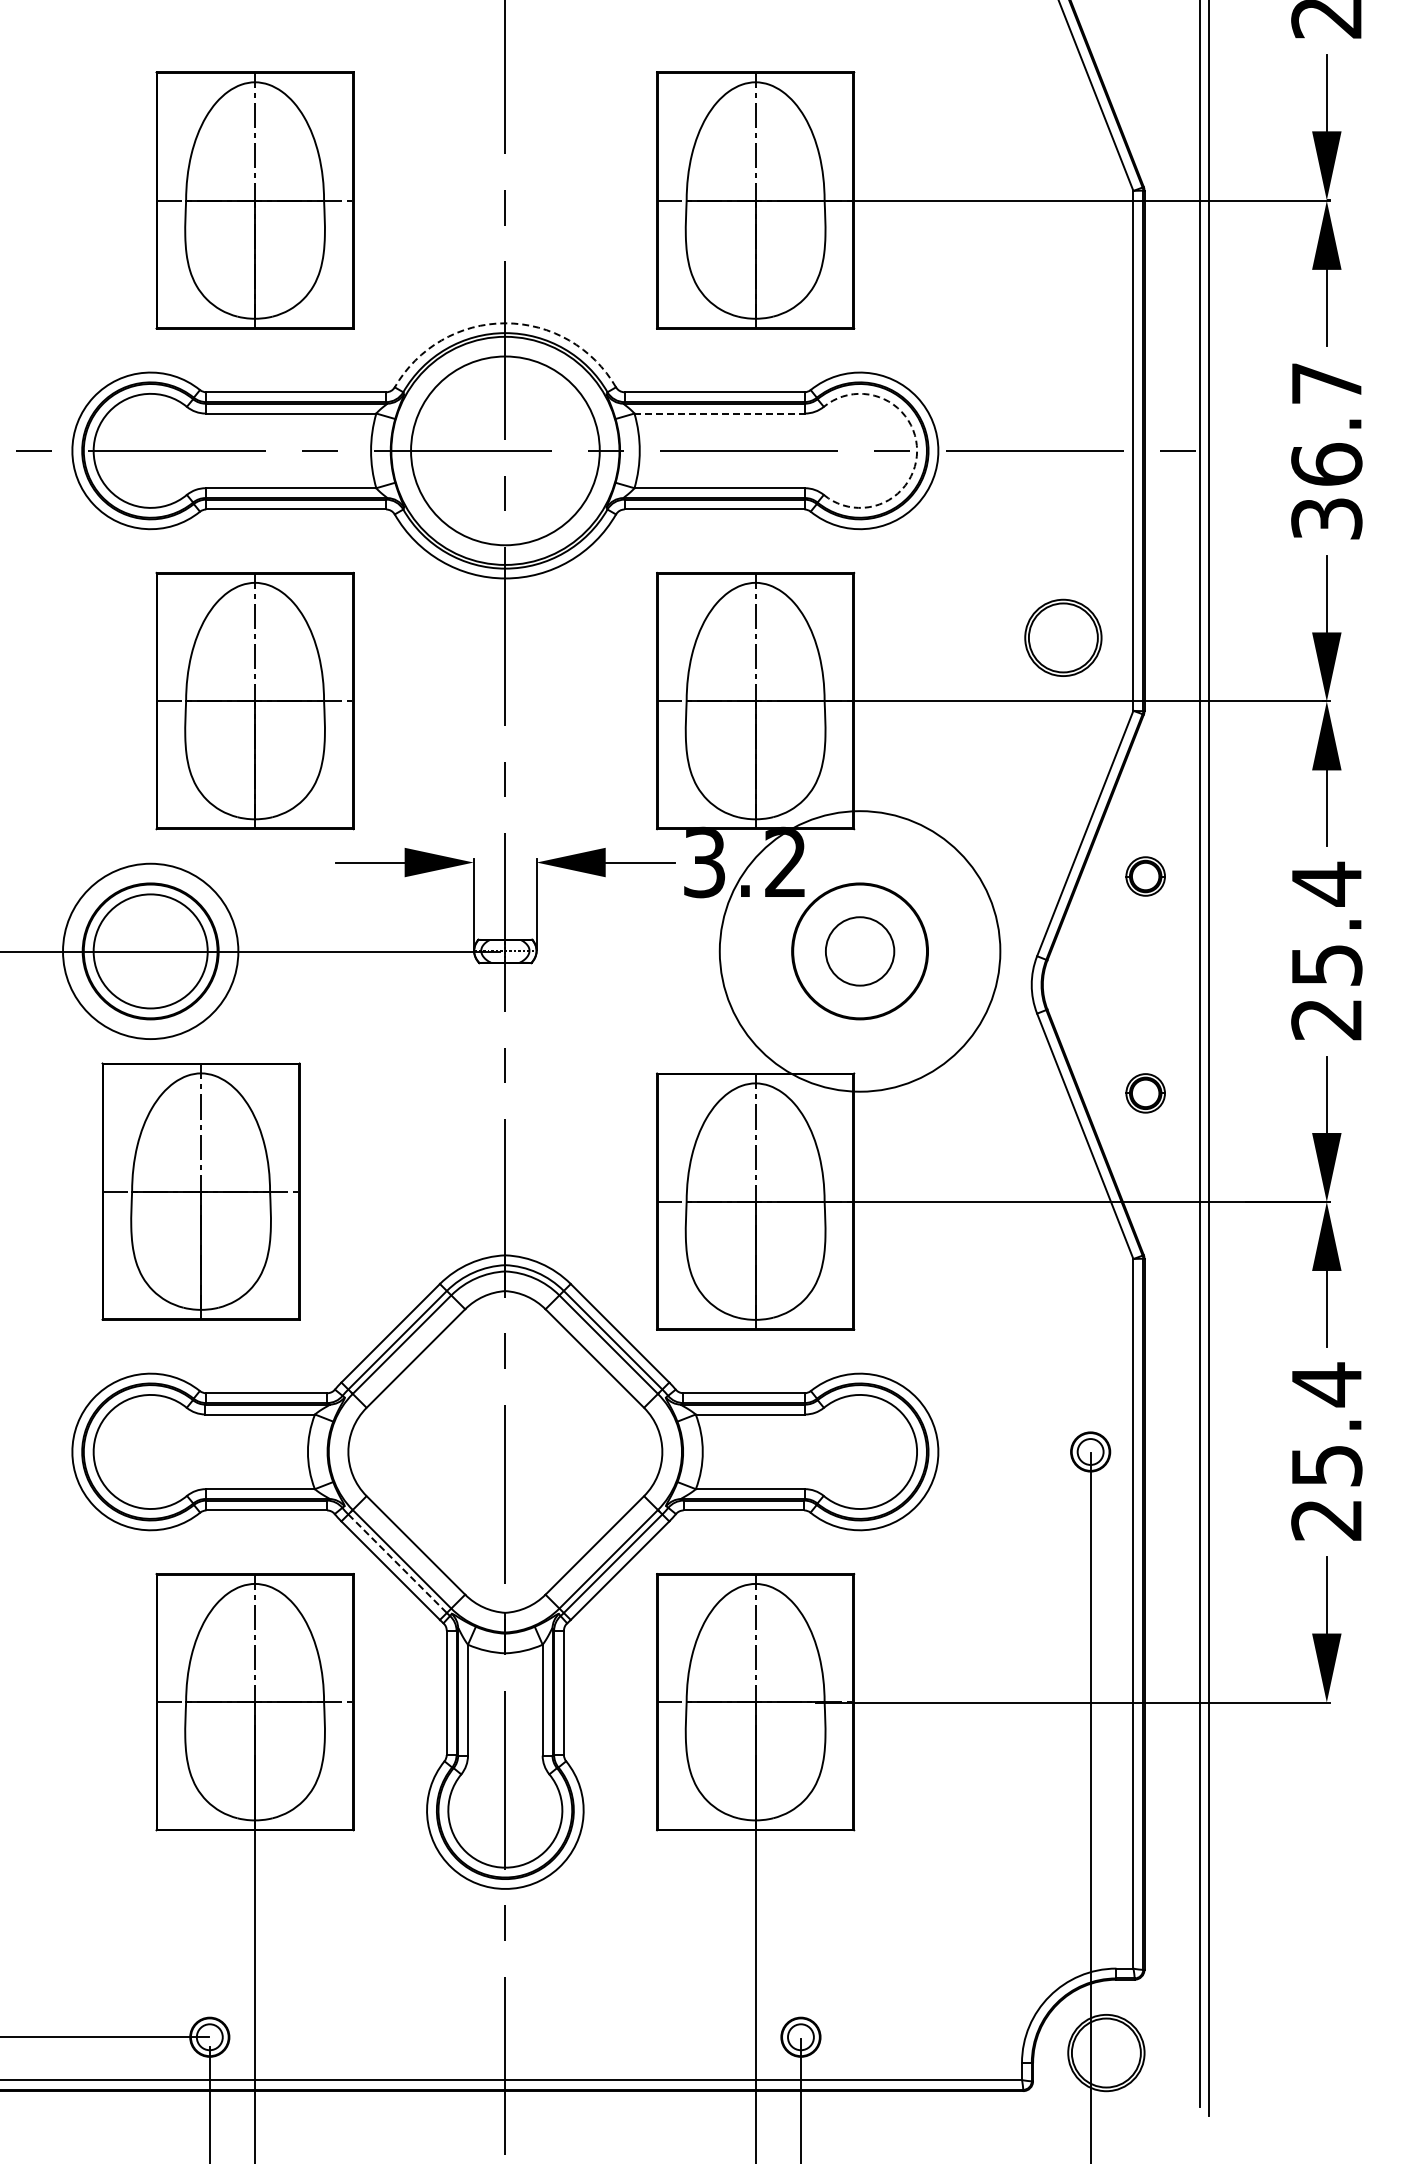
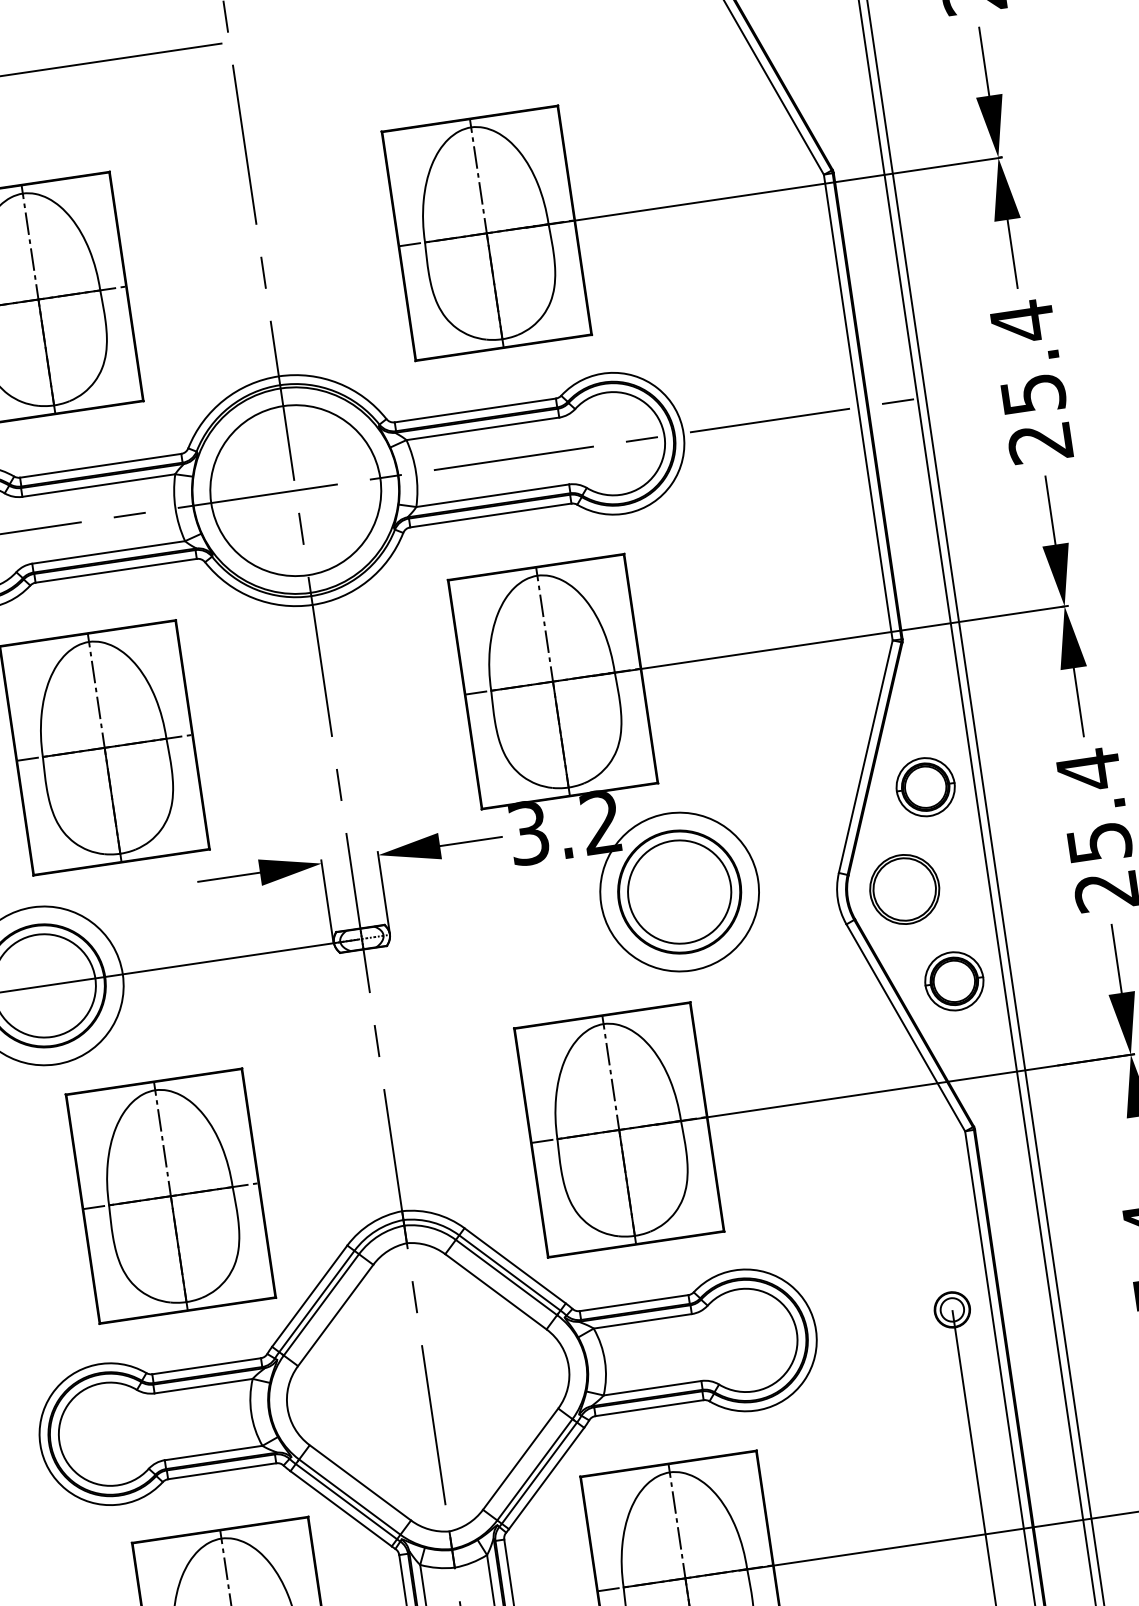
arc: (505, 323) -> (279, 376), dashed -> solid
line: (720, 413) -> (483, 428), dashed -> solid
arc: (917, 450) -> (664, 435), dashed -> solid
text: (1326, 450) -> (1031, 381), 36.7 -> 25.4
part: (1063, 637) -> (904, 889), moved
part: (1145, 876) -> (925, 787), size x1.67
circle: (859, 951) -> (679, 892), size x0.62
circle: (860, 951) -> (680, 892), size x1.67
part: (1145, 1093) -> (954, 981), size x1.67
part: (200, 1191) -> (170, 1196), moved
line: (397, 1563) -> (346, 1501), dashed -> solid

